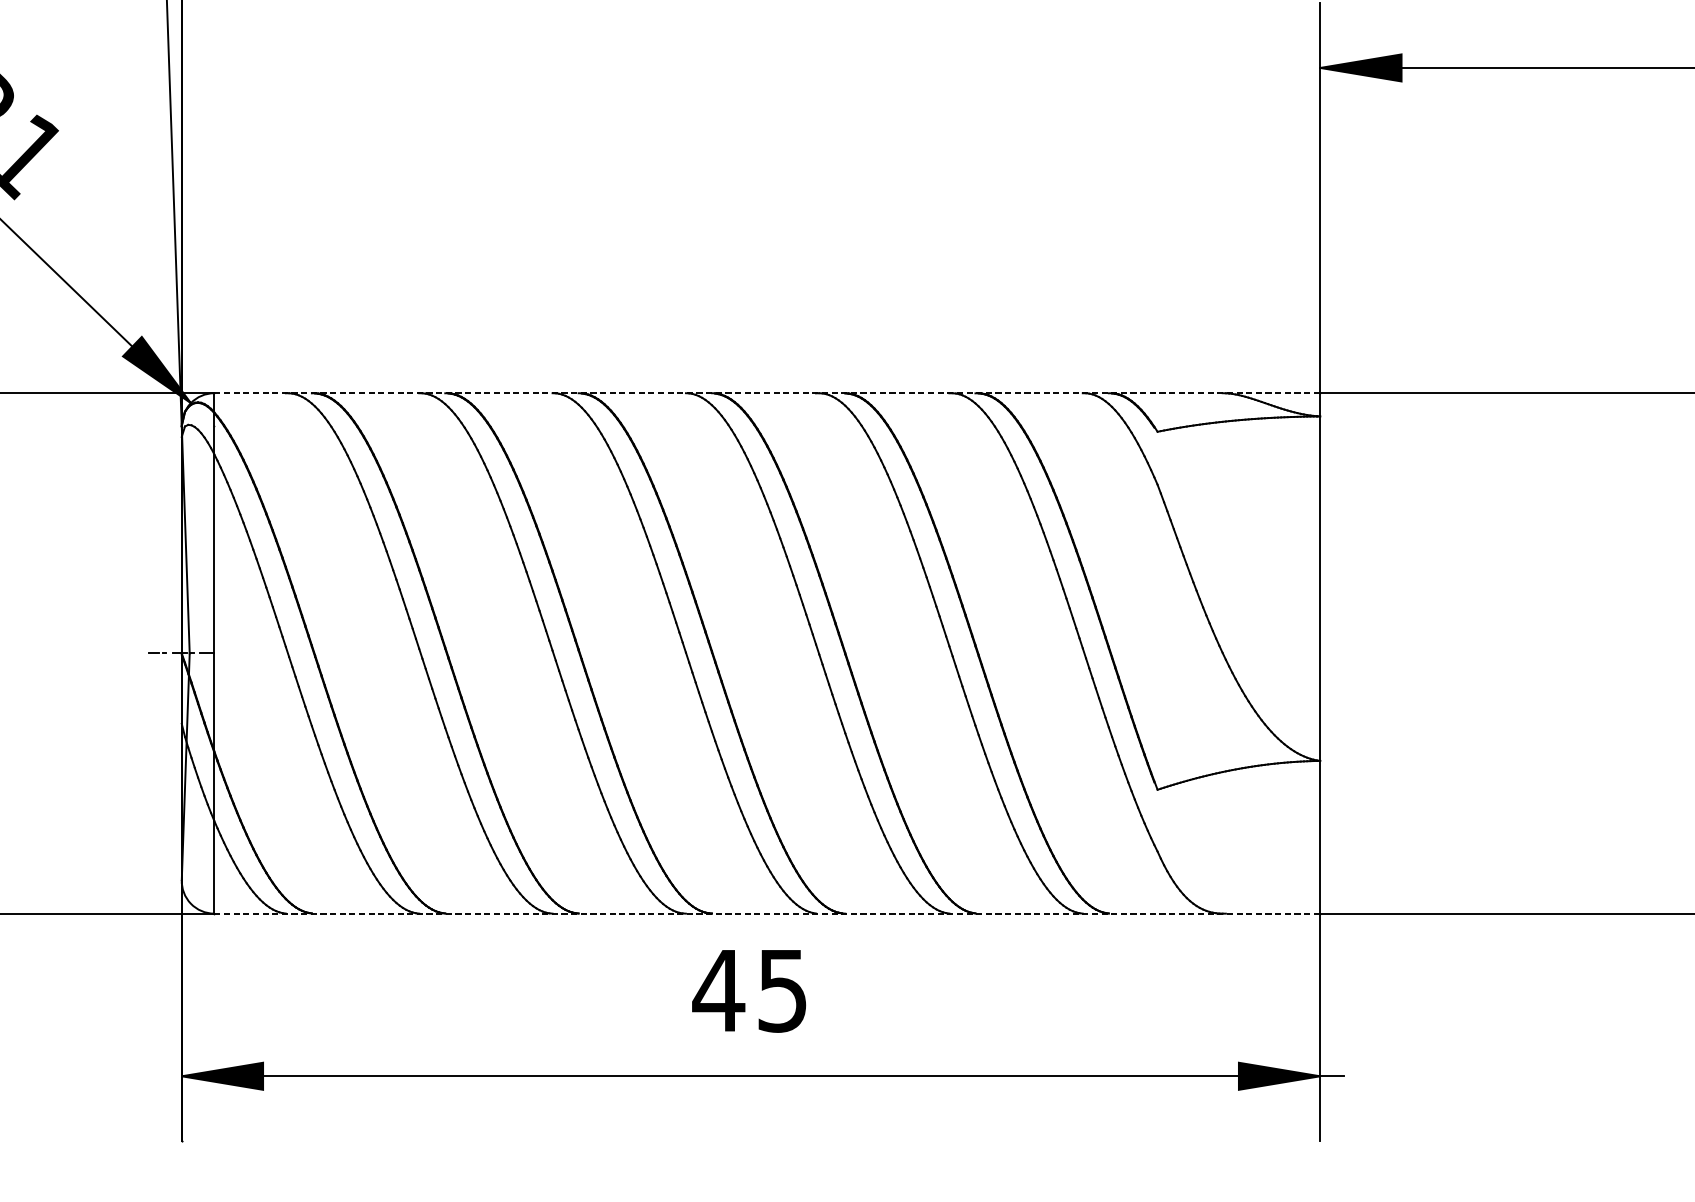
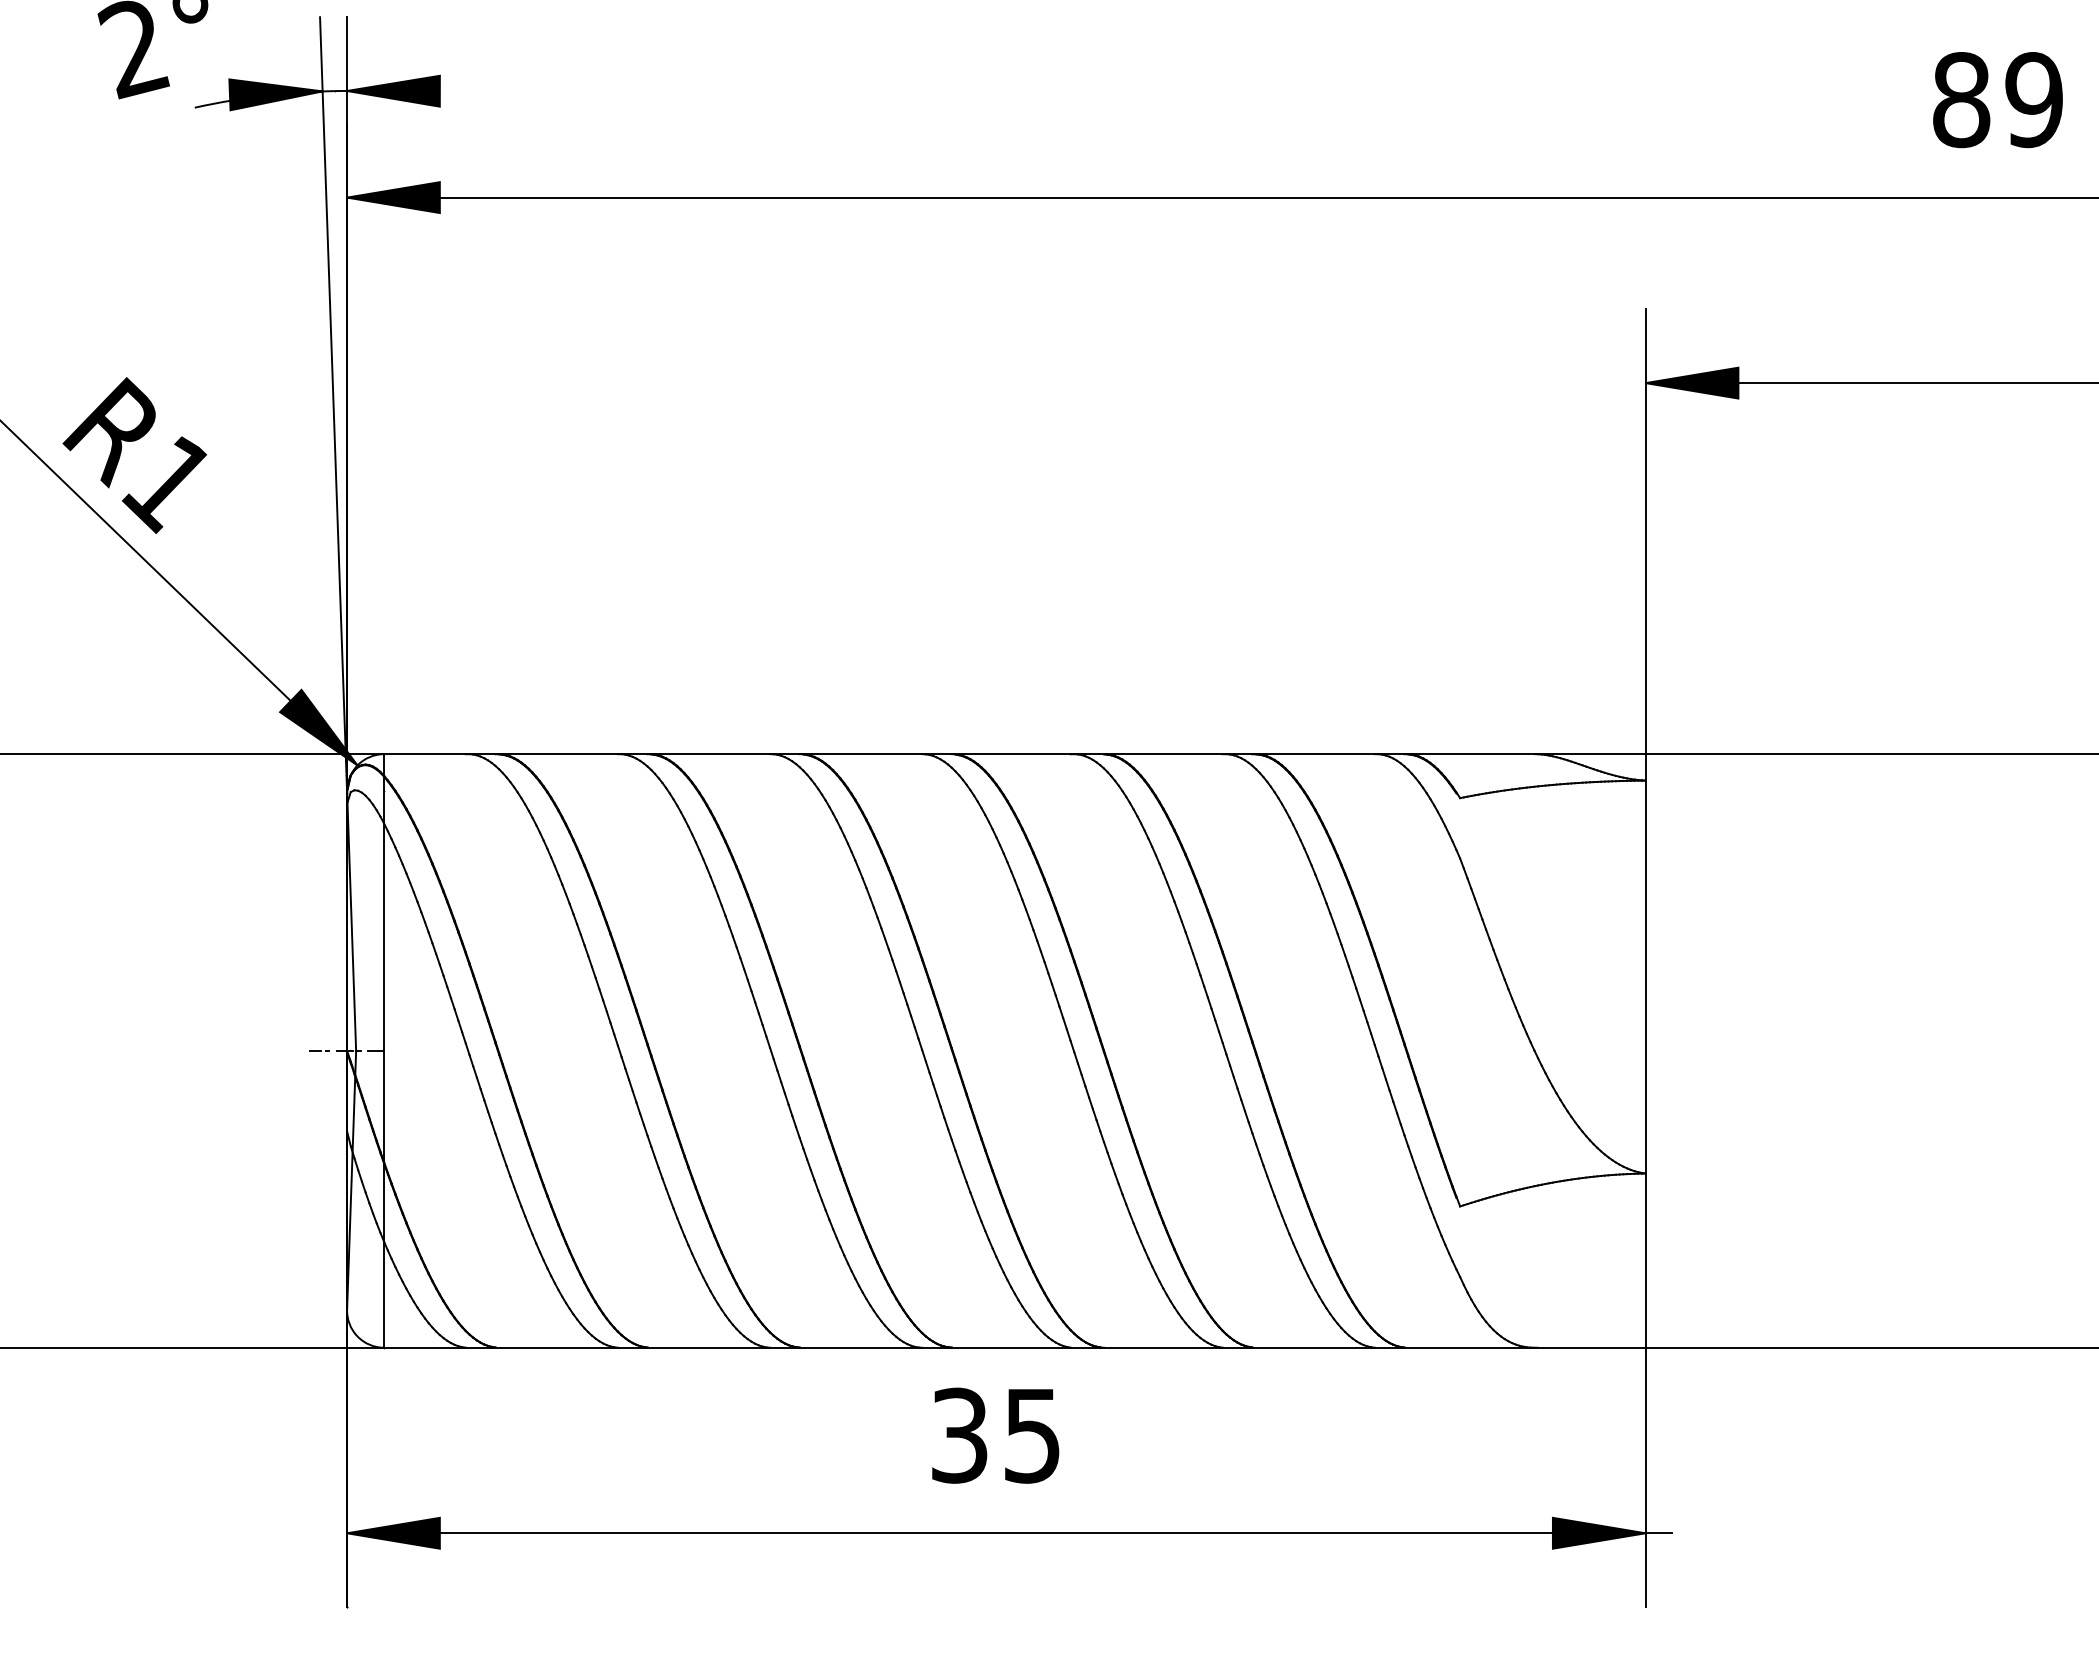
line: (766, 393) -> (1014, 754), dashed -> solid
line: (766, 913) -> (1014, 1347), dashed -> solid
text: (718, 990) -> (959, 1435), 45 -> 35

